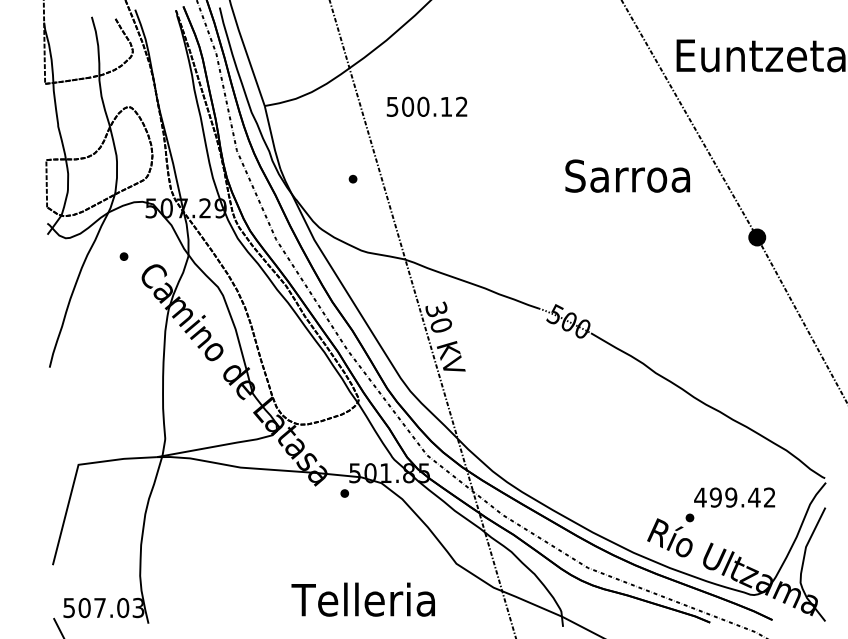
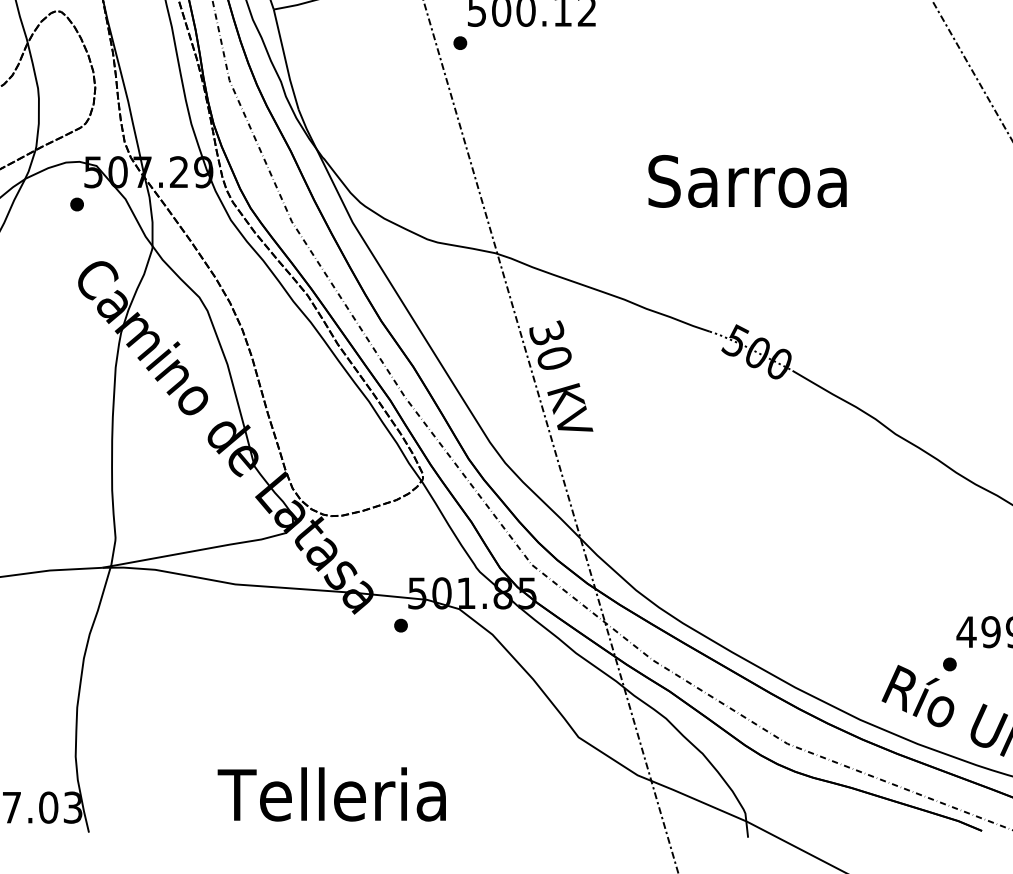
text: (627, 175) -> (747, 180), moved
part: (352, 178) -> (459, 42), moved
part: (123, 256) -> (76, 204), moved
text: (362, 599) -> (330, 794), moved

